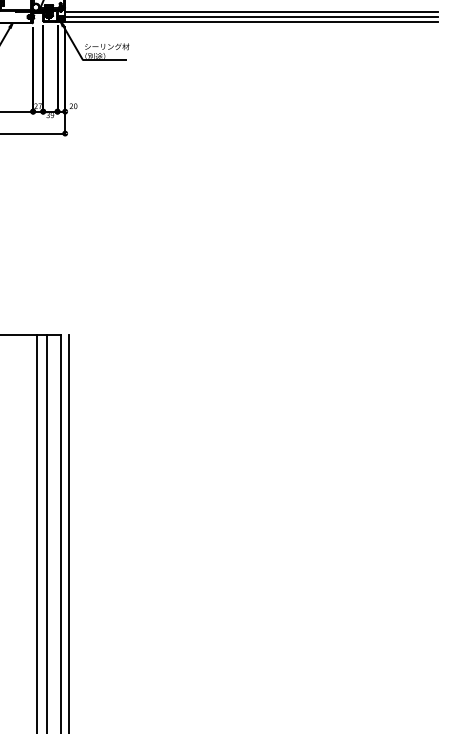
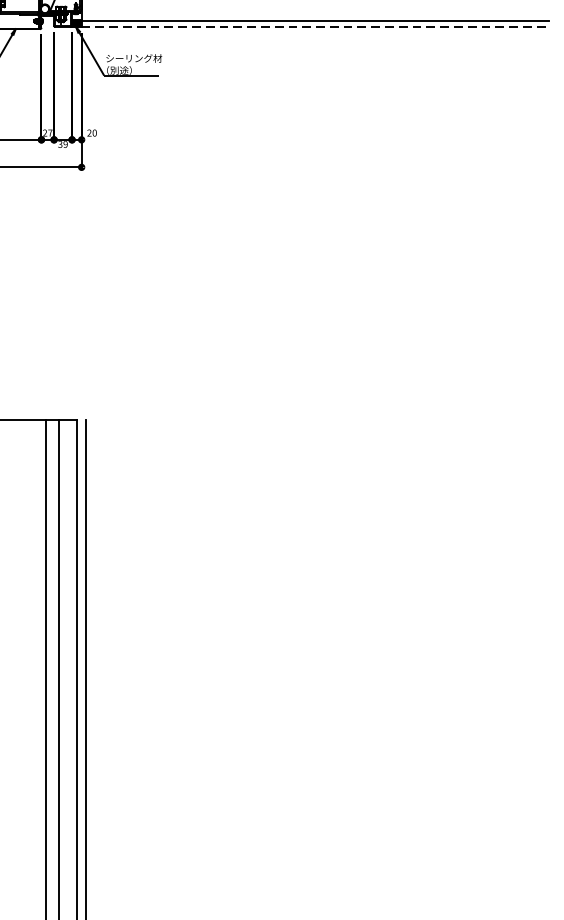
line: (251, 12) -> (315, 15), removed
line: (251, 21) -> (315, 26), solid -> dashed

